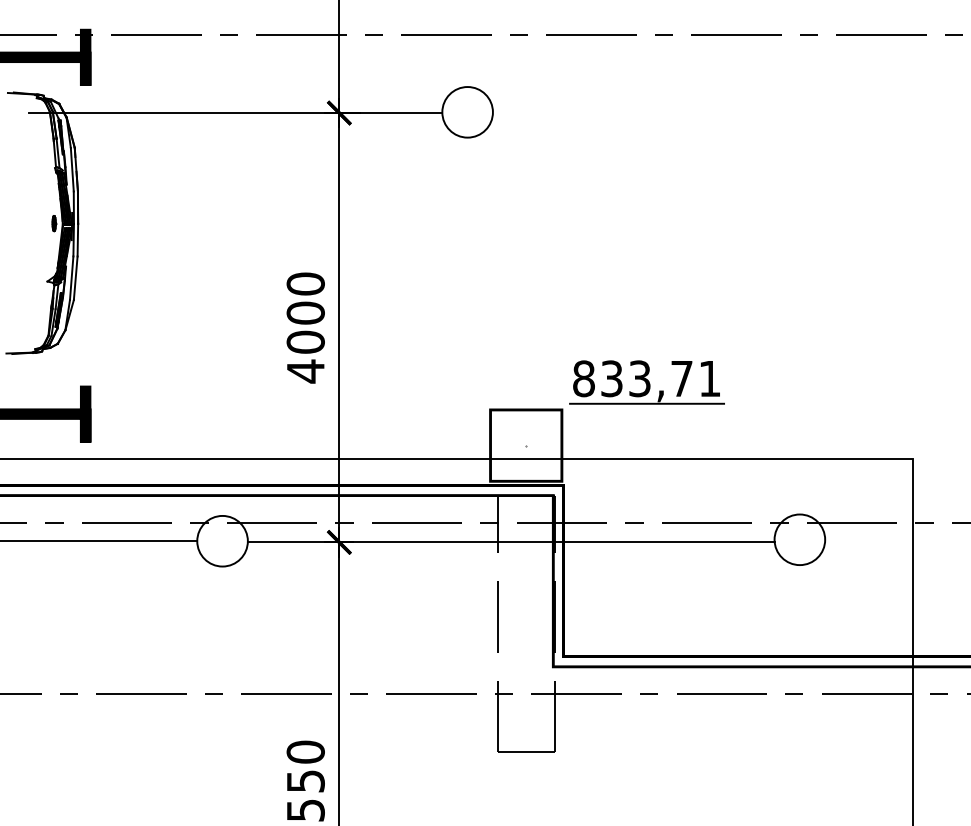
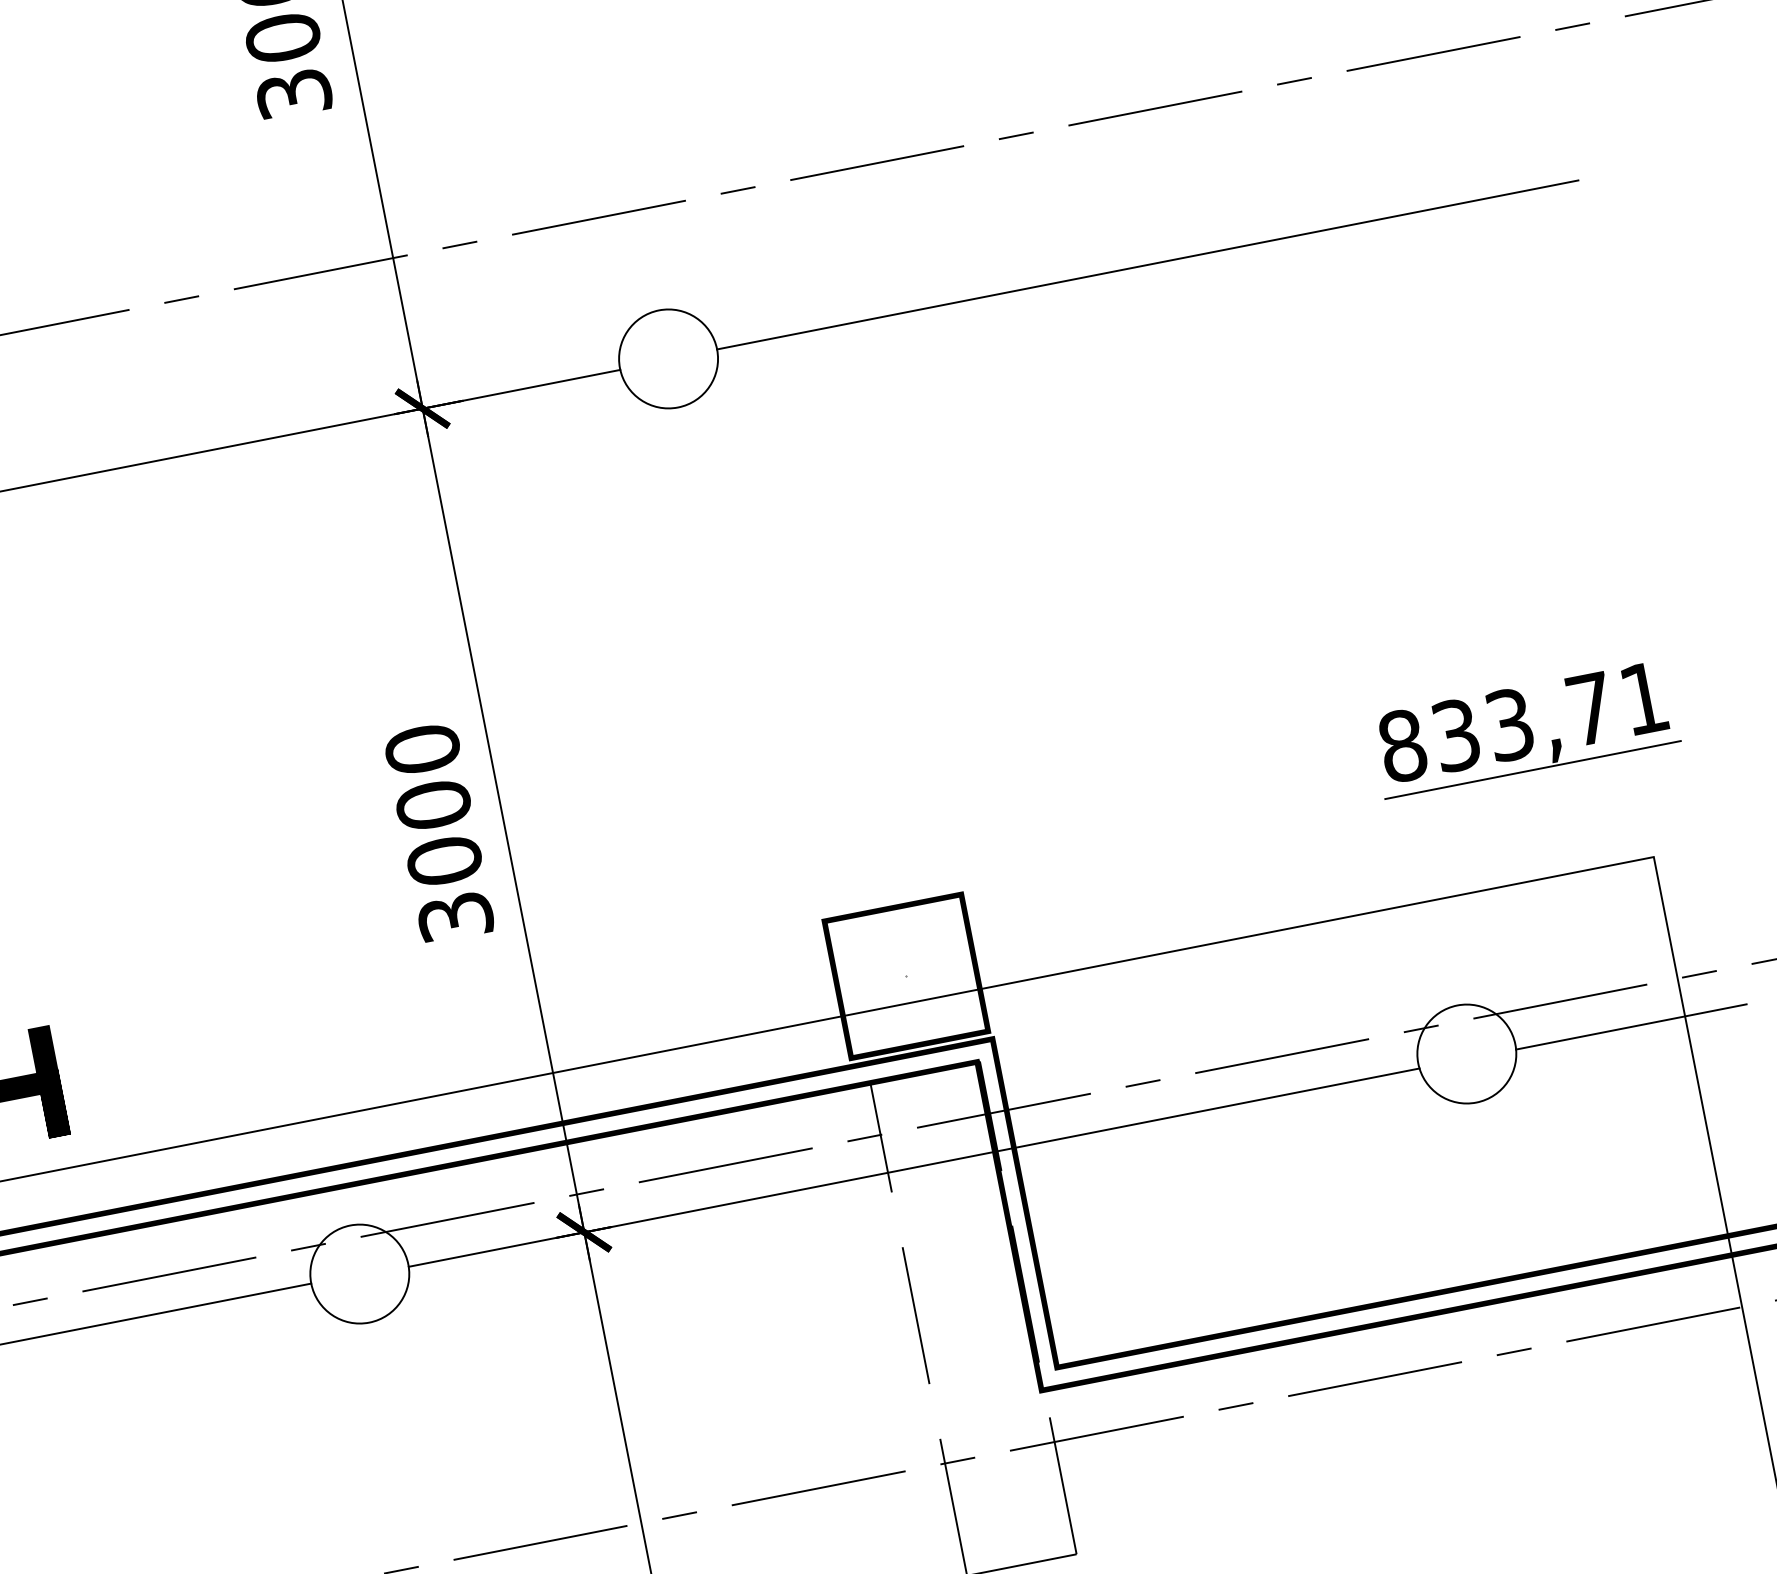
line: (716, 112) -> (1146, 265), added
text: (305, 371) -> (455, 917), 4000 -> 3000
part: (646, 382) -> (1523, 729), moved
line: (885, 542) -> (1632, 1026), added

